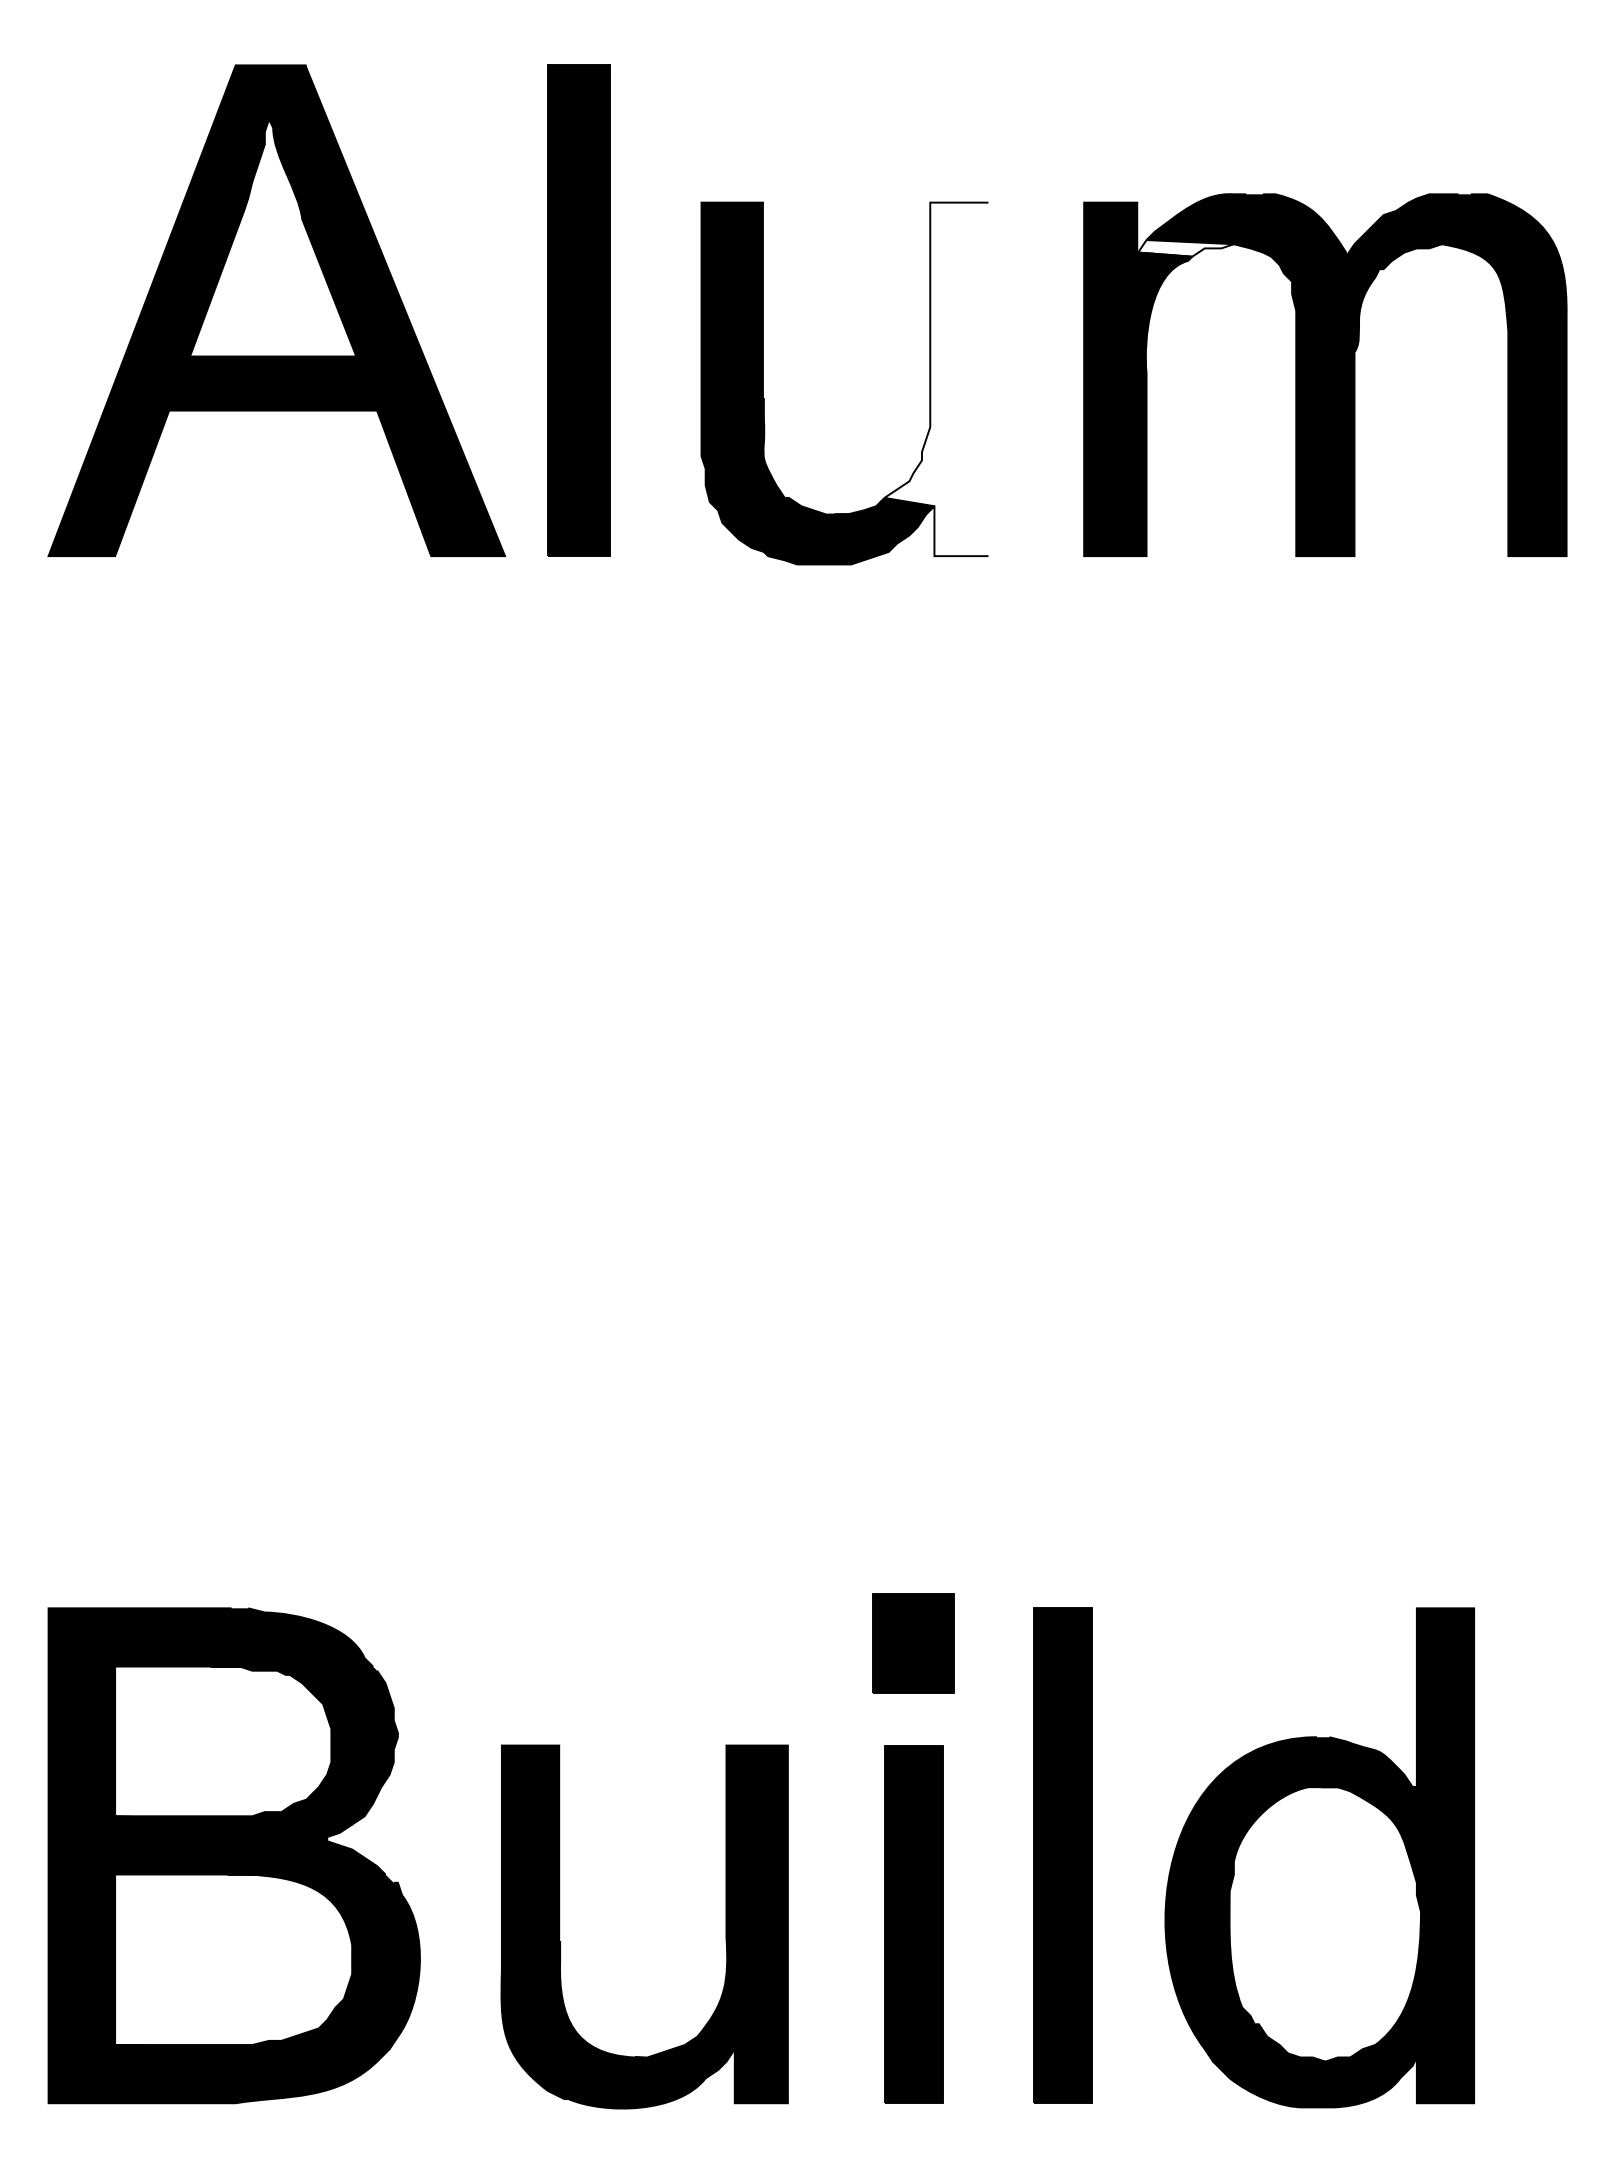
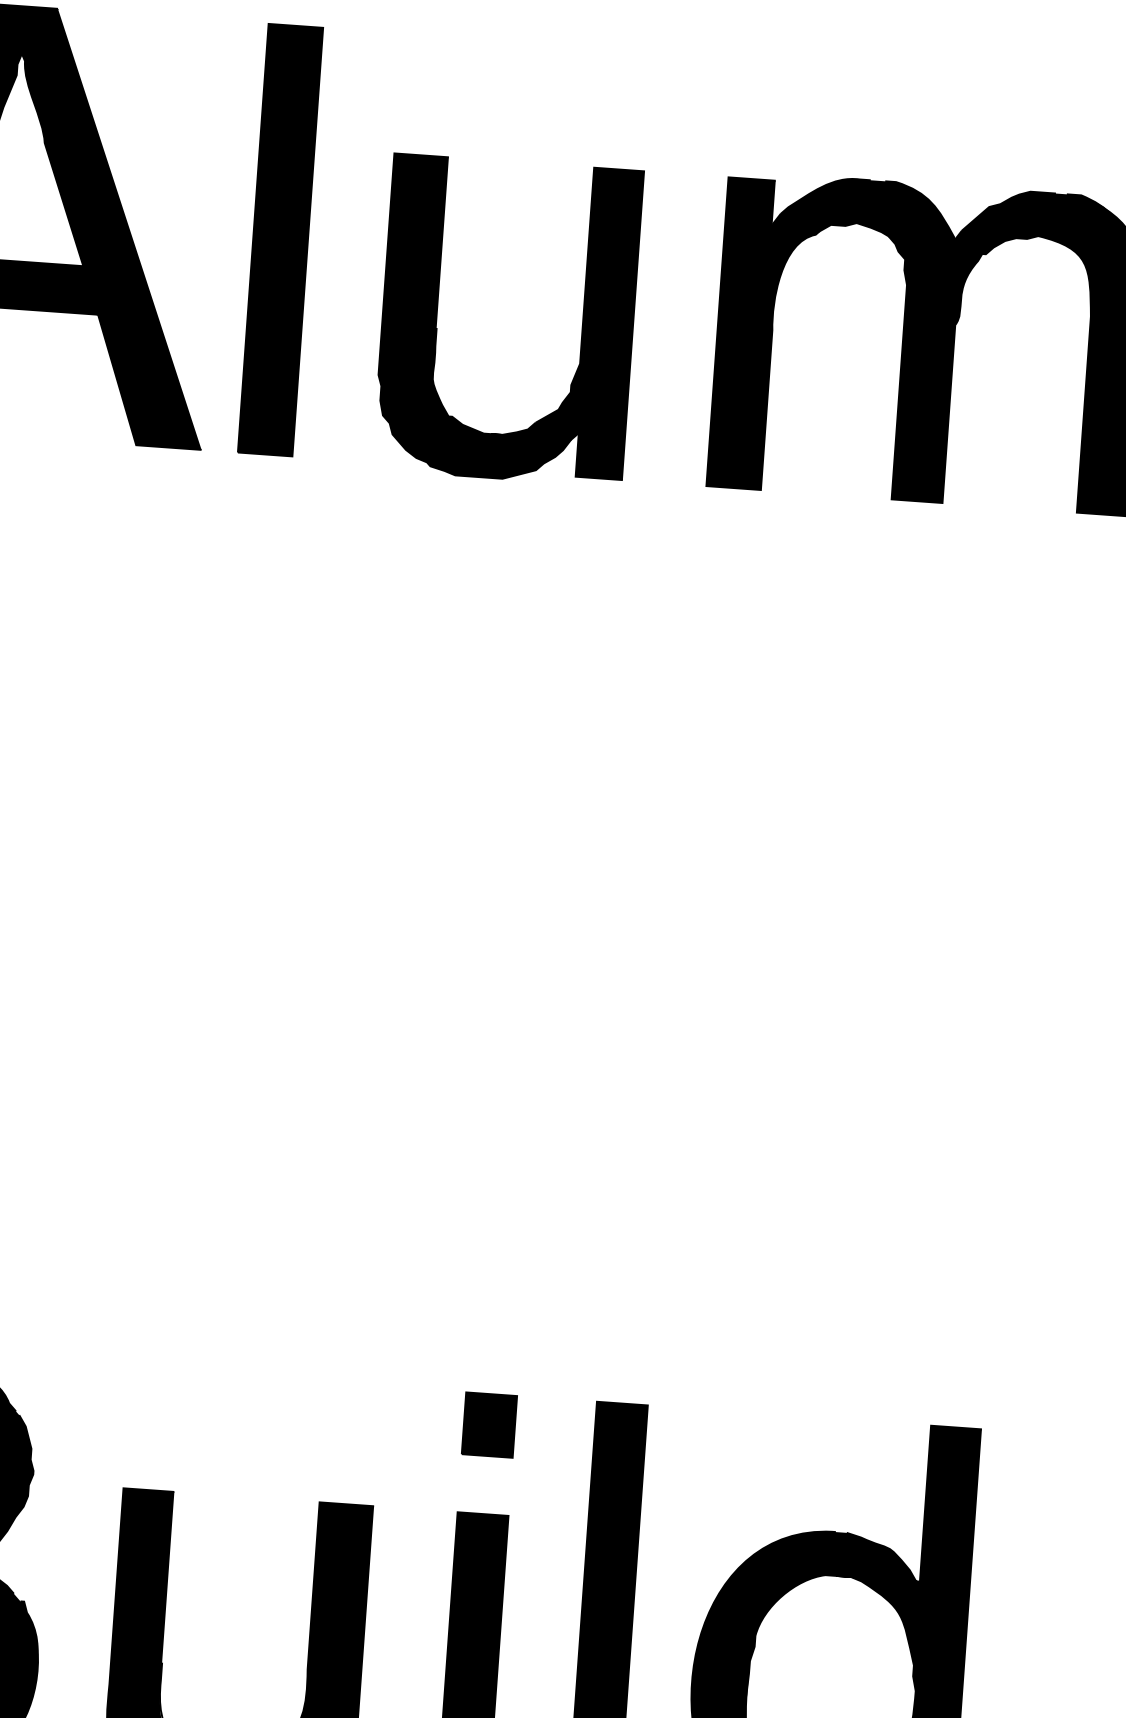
fill: (1185, 248) -> (814, 223), added
fill: (936, 379) -> (588, 322), added
part: (913, 1643) -> (489, 1424), size x0.71

